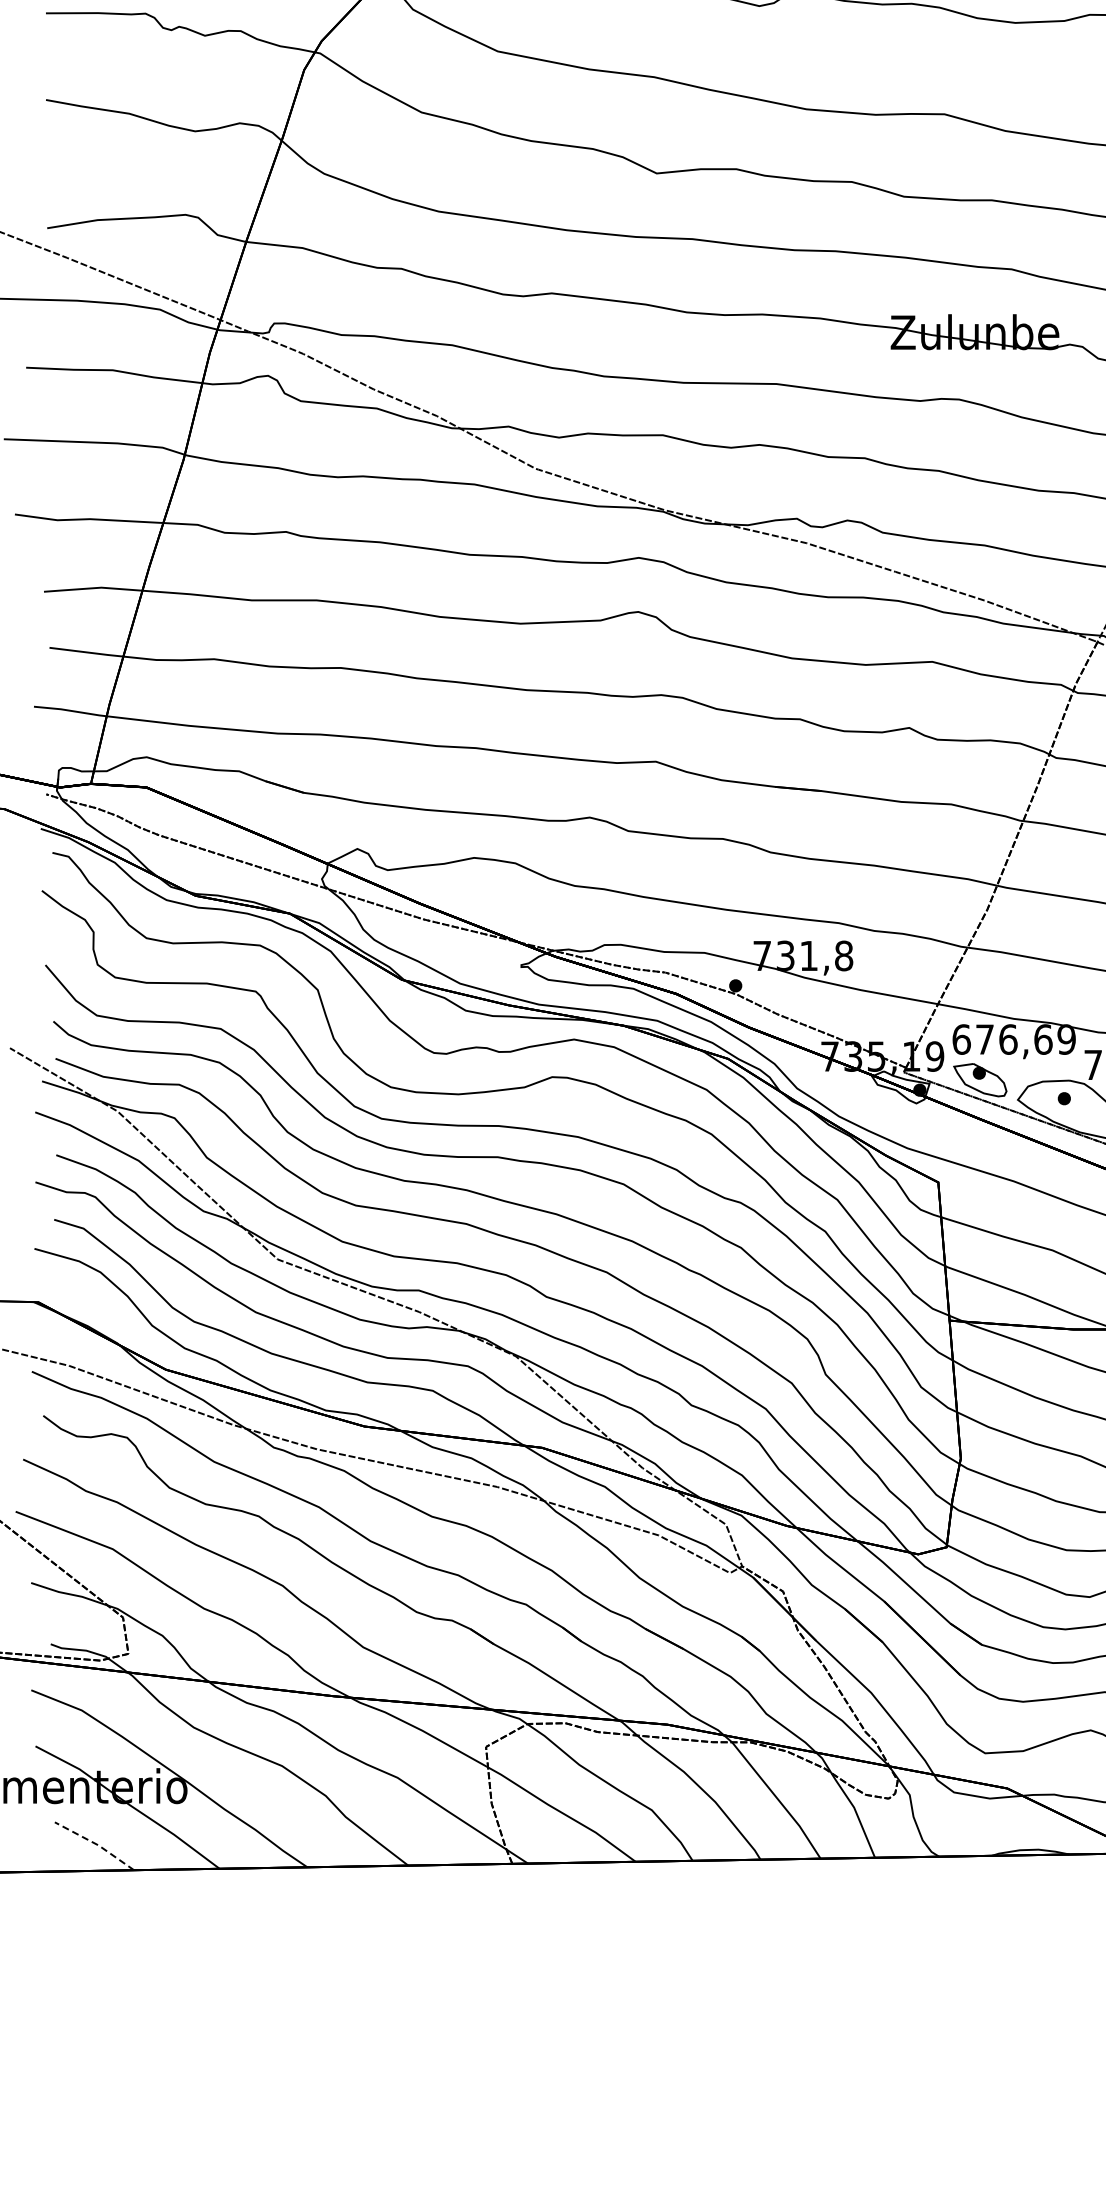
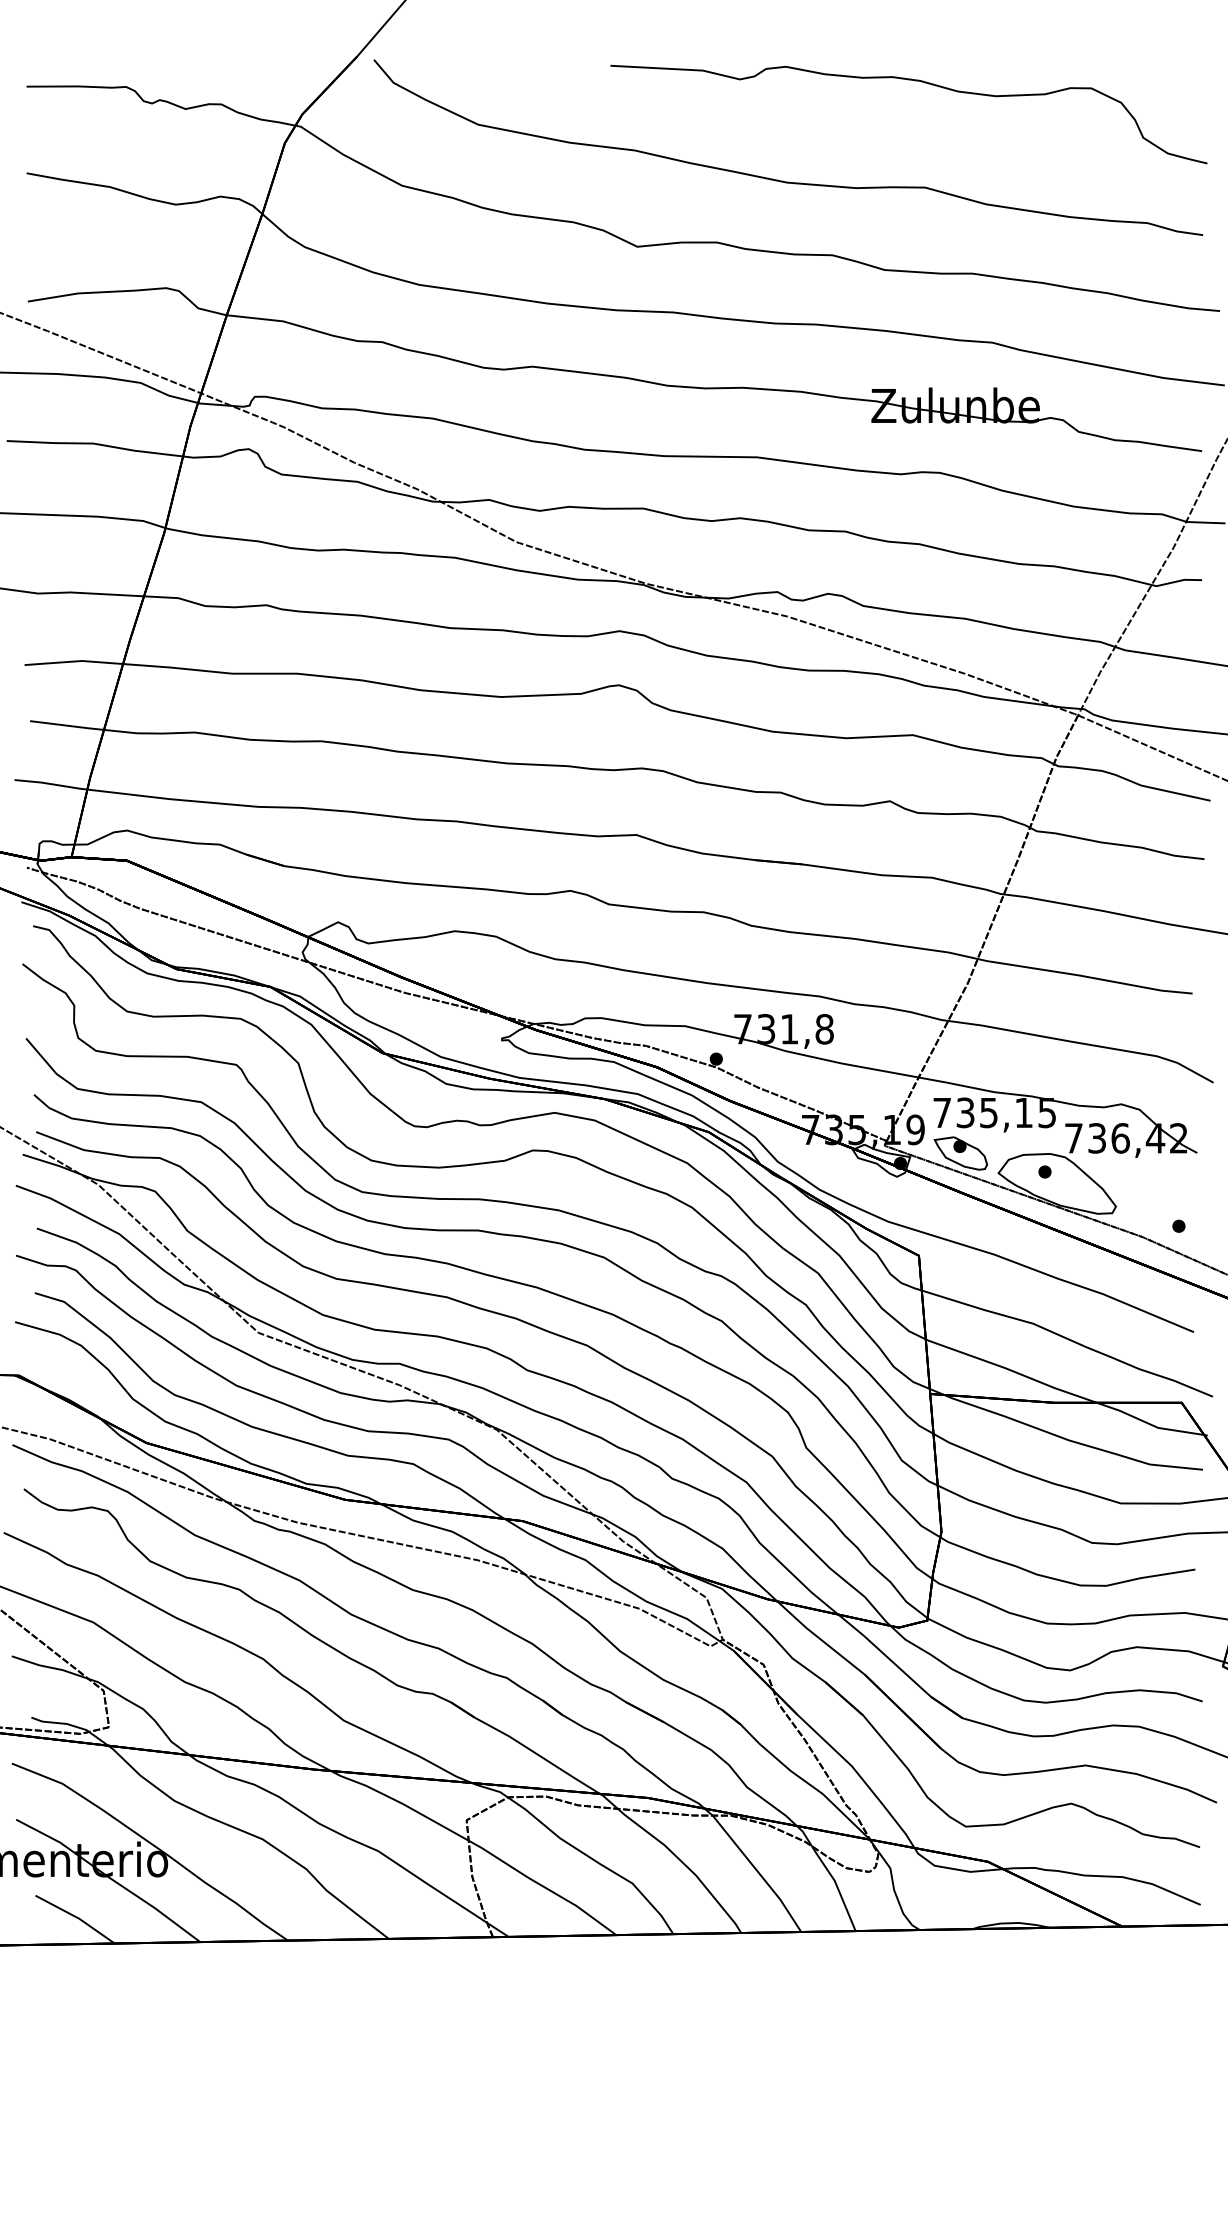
text: (1013, 1039) -> (994, 1112), 676,69 -> 735,15
line: (95, 1844) -> (76, 1917), dashed -> solid

